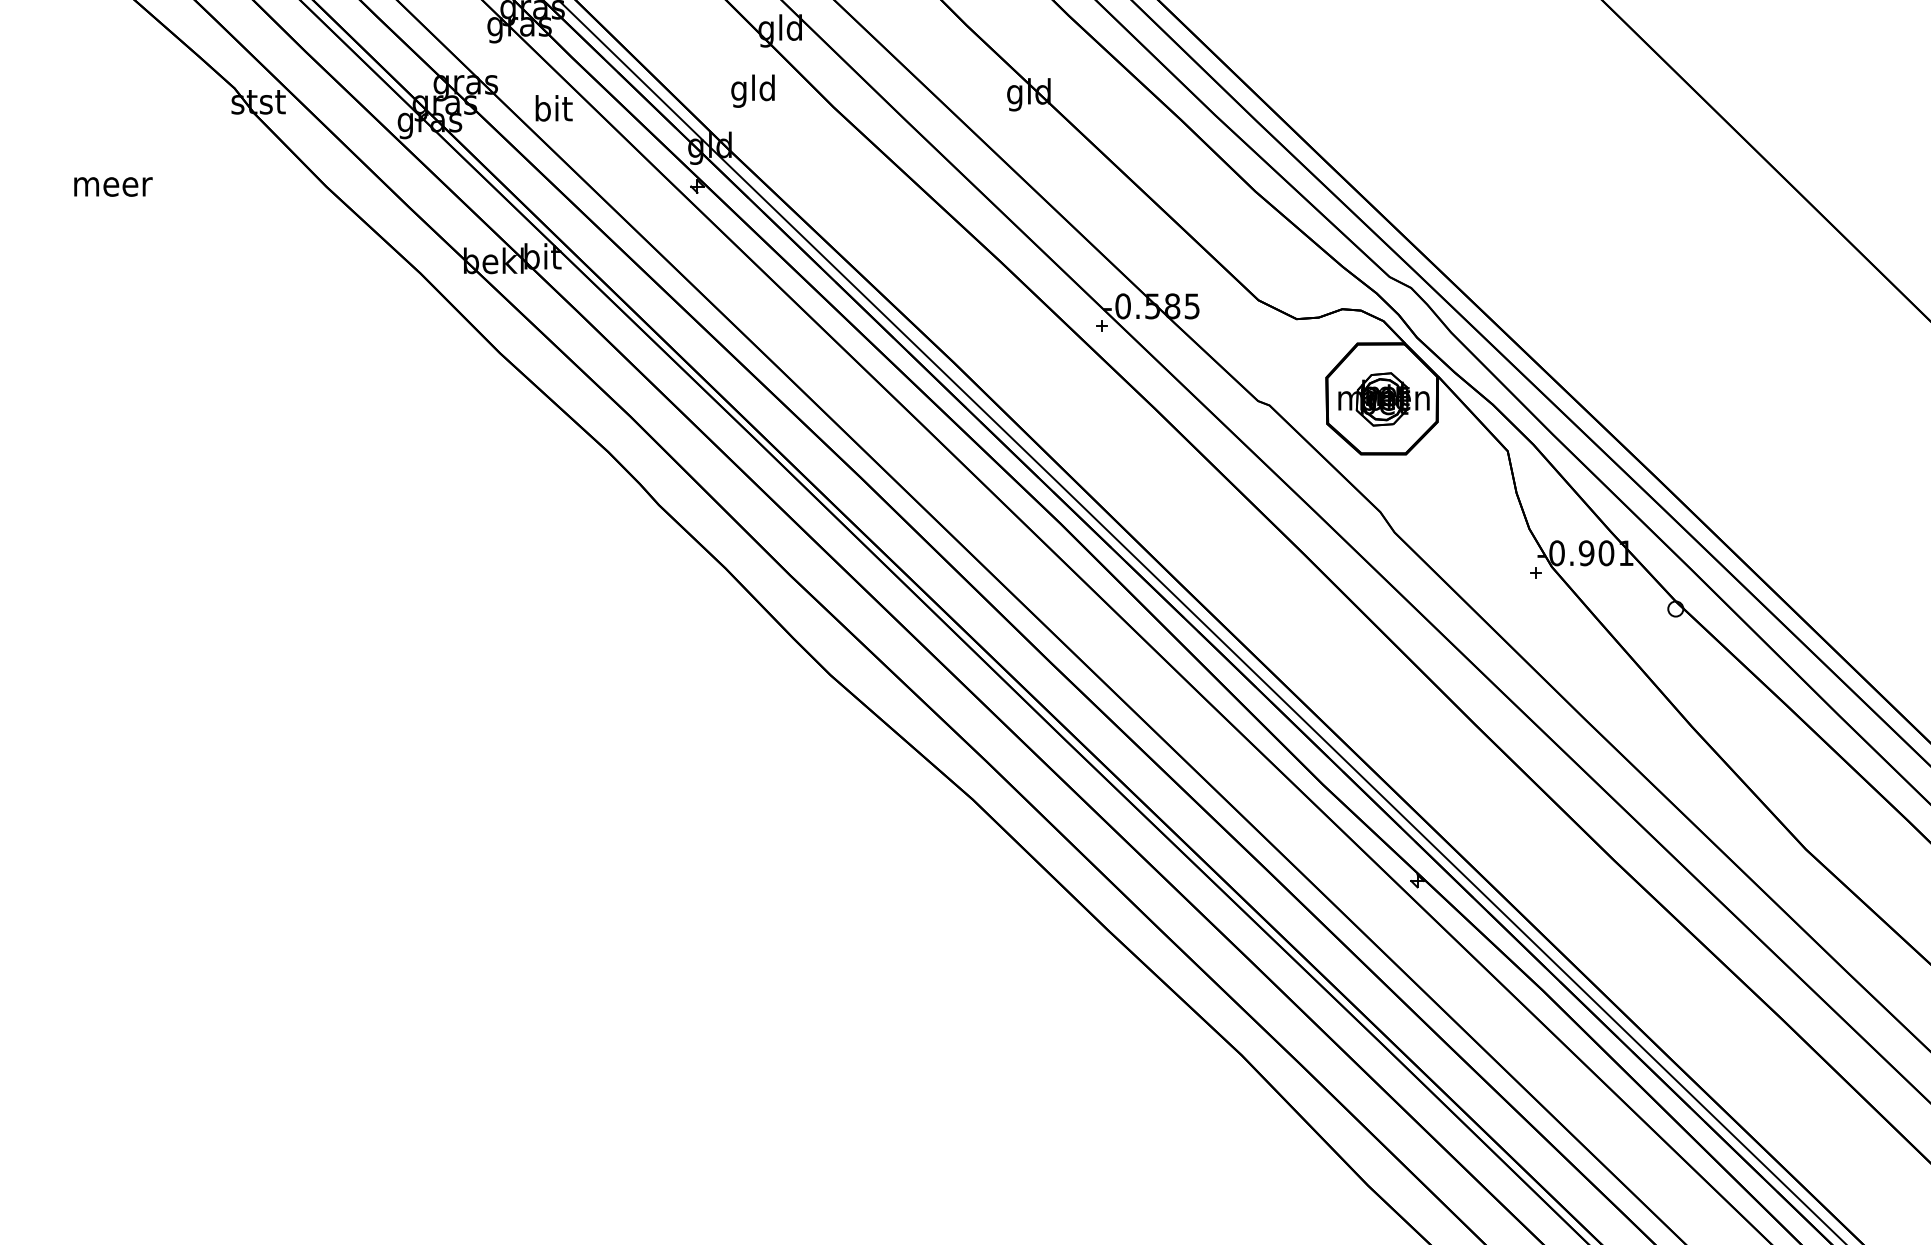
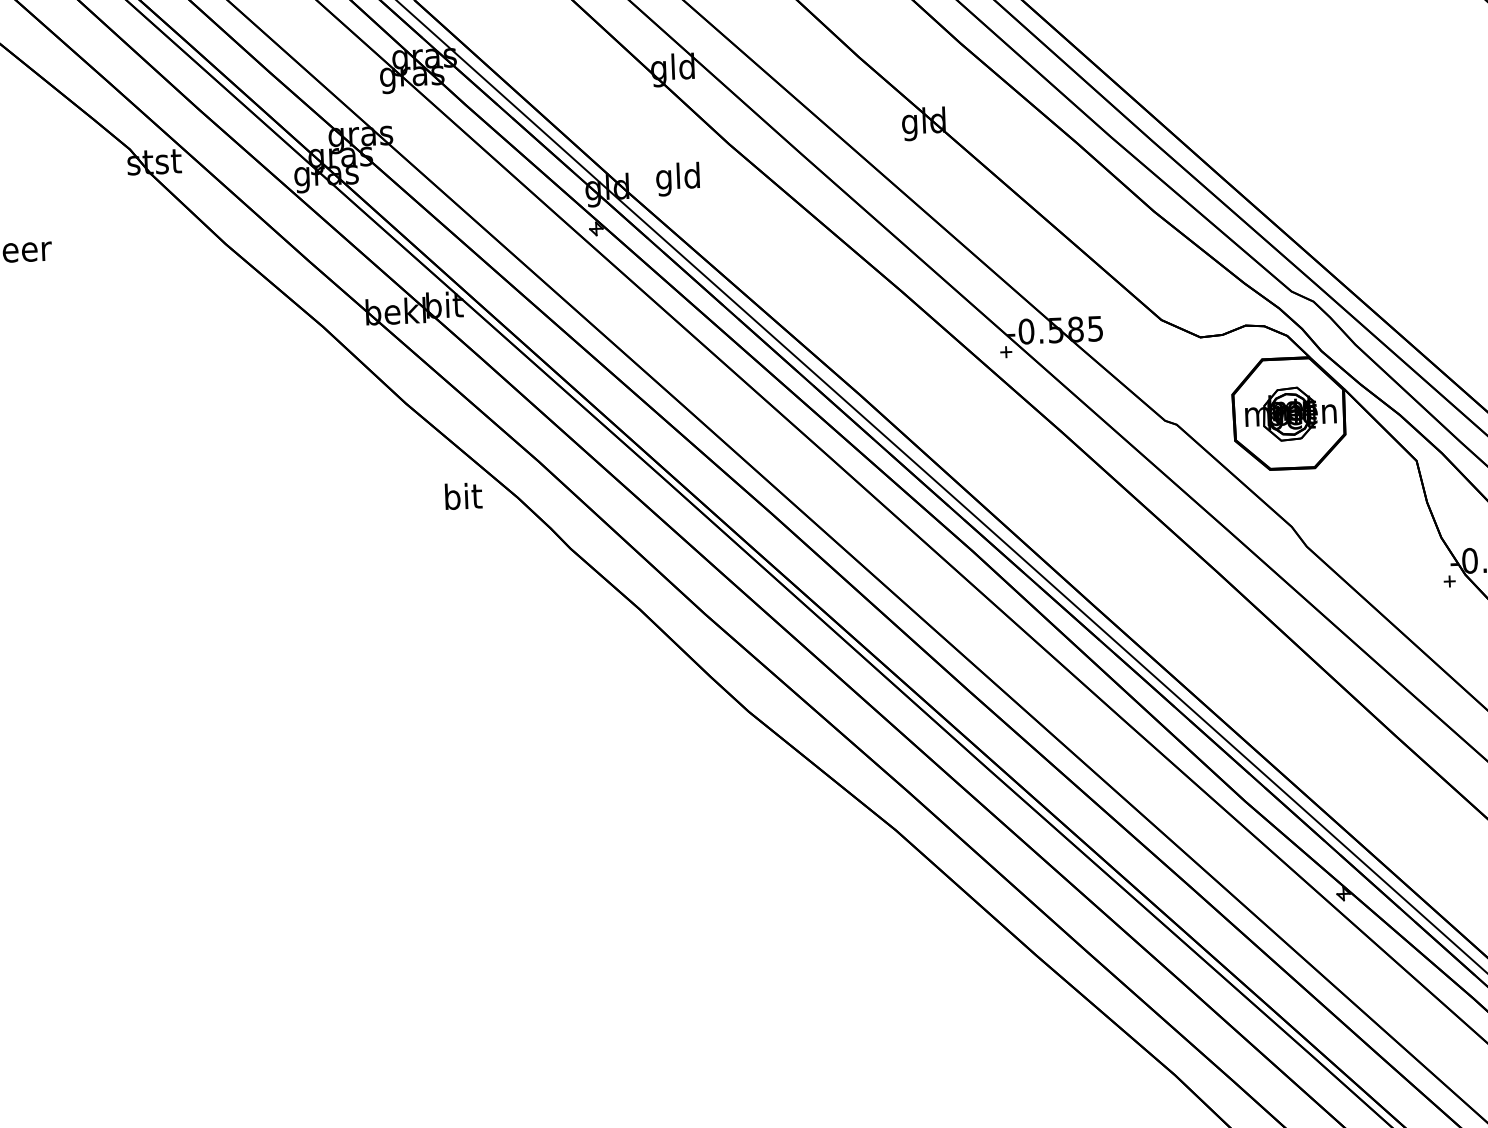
text: (752, 90) -> (677, 178), moved
text: (553, 108) -> (463, 496), moved

